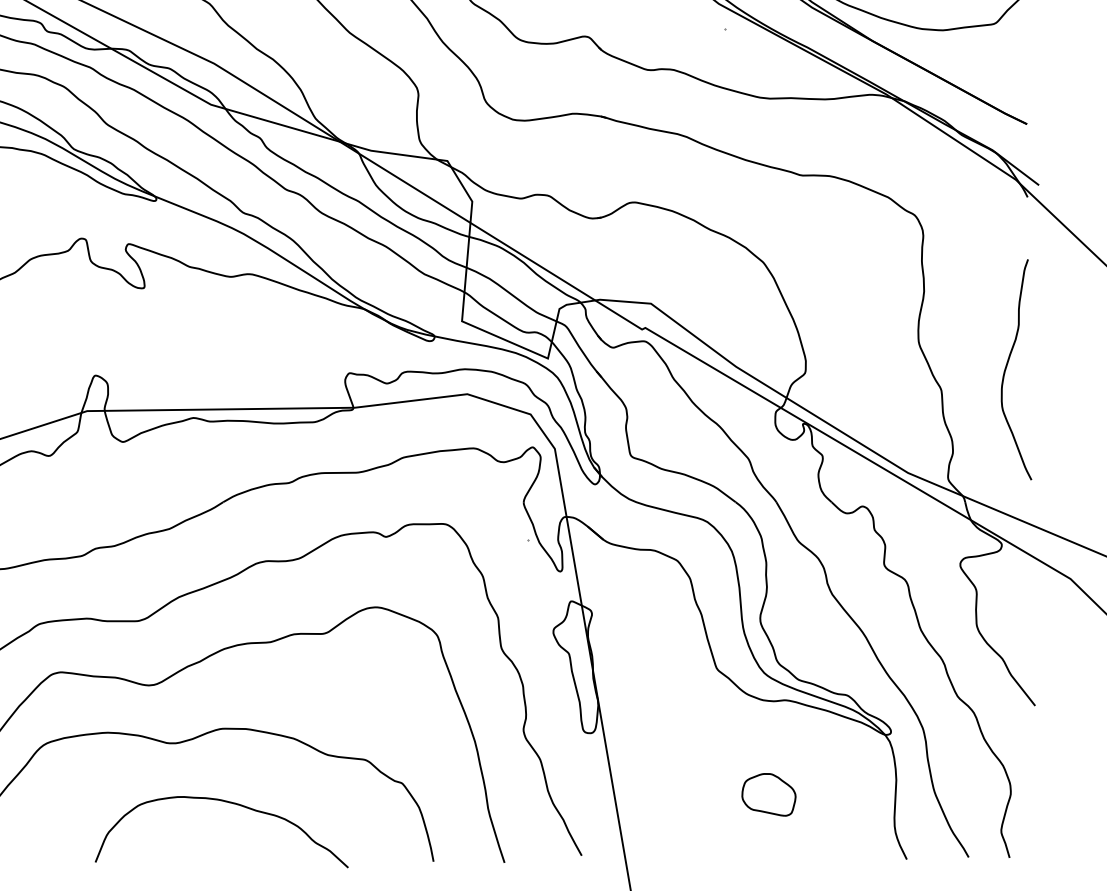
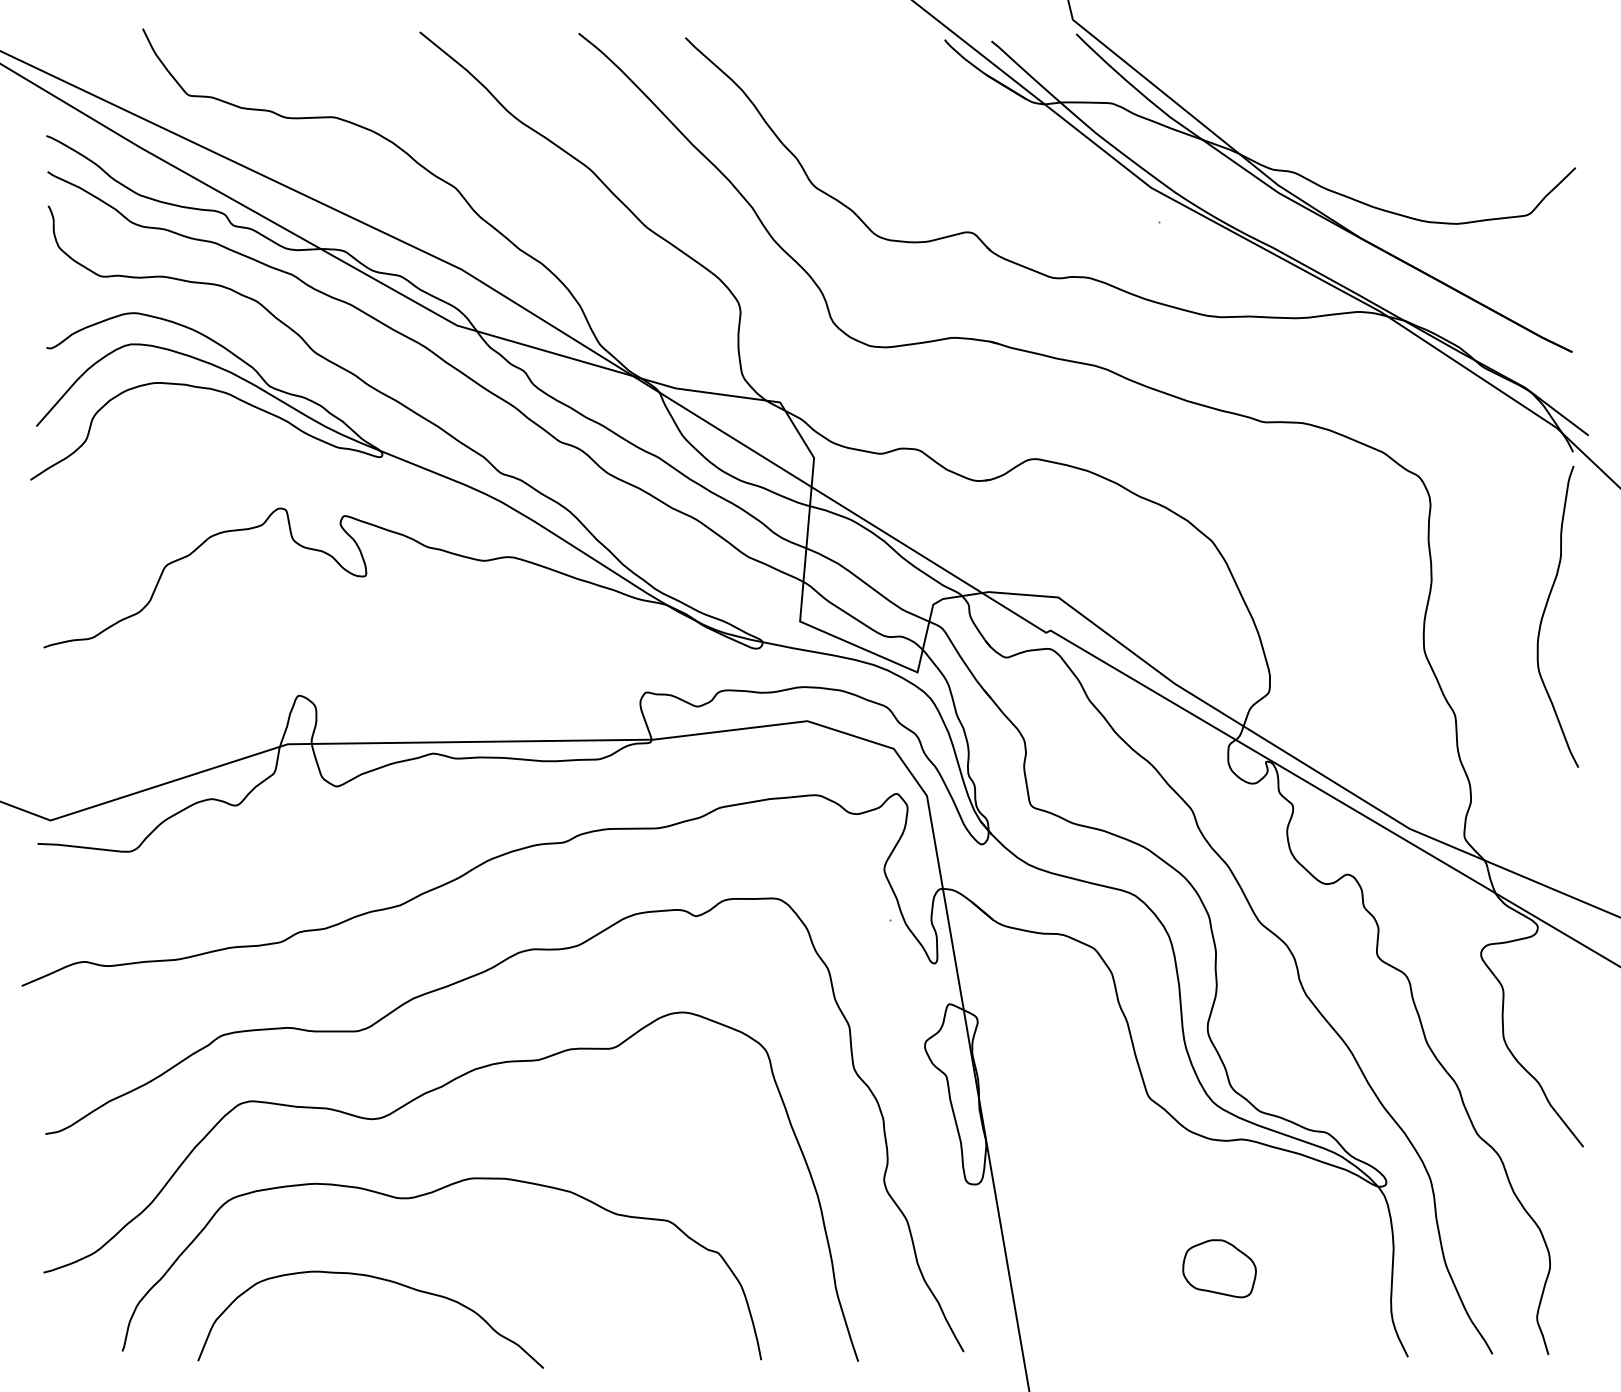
curve: (1007, 365) -> (1545, 611), moved
curve: (227, 802) -> (378, 1279), moved

